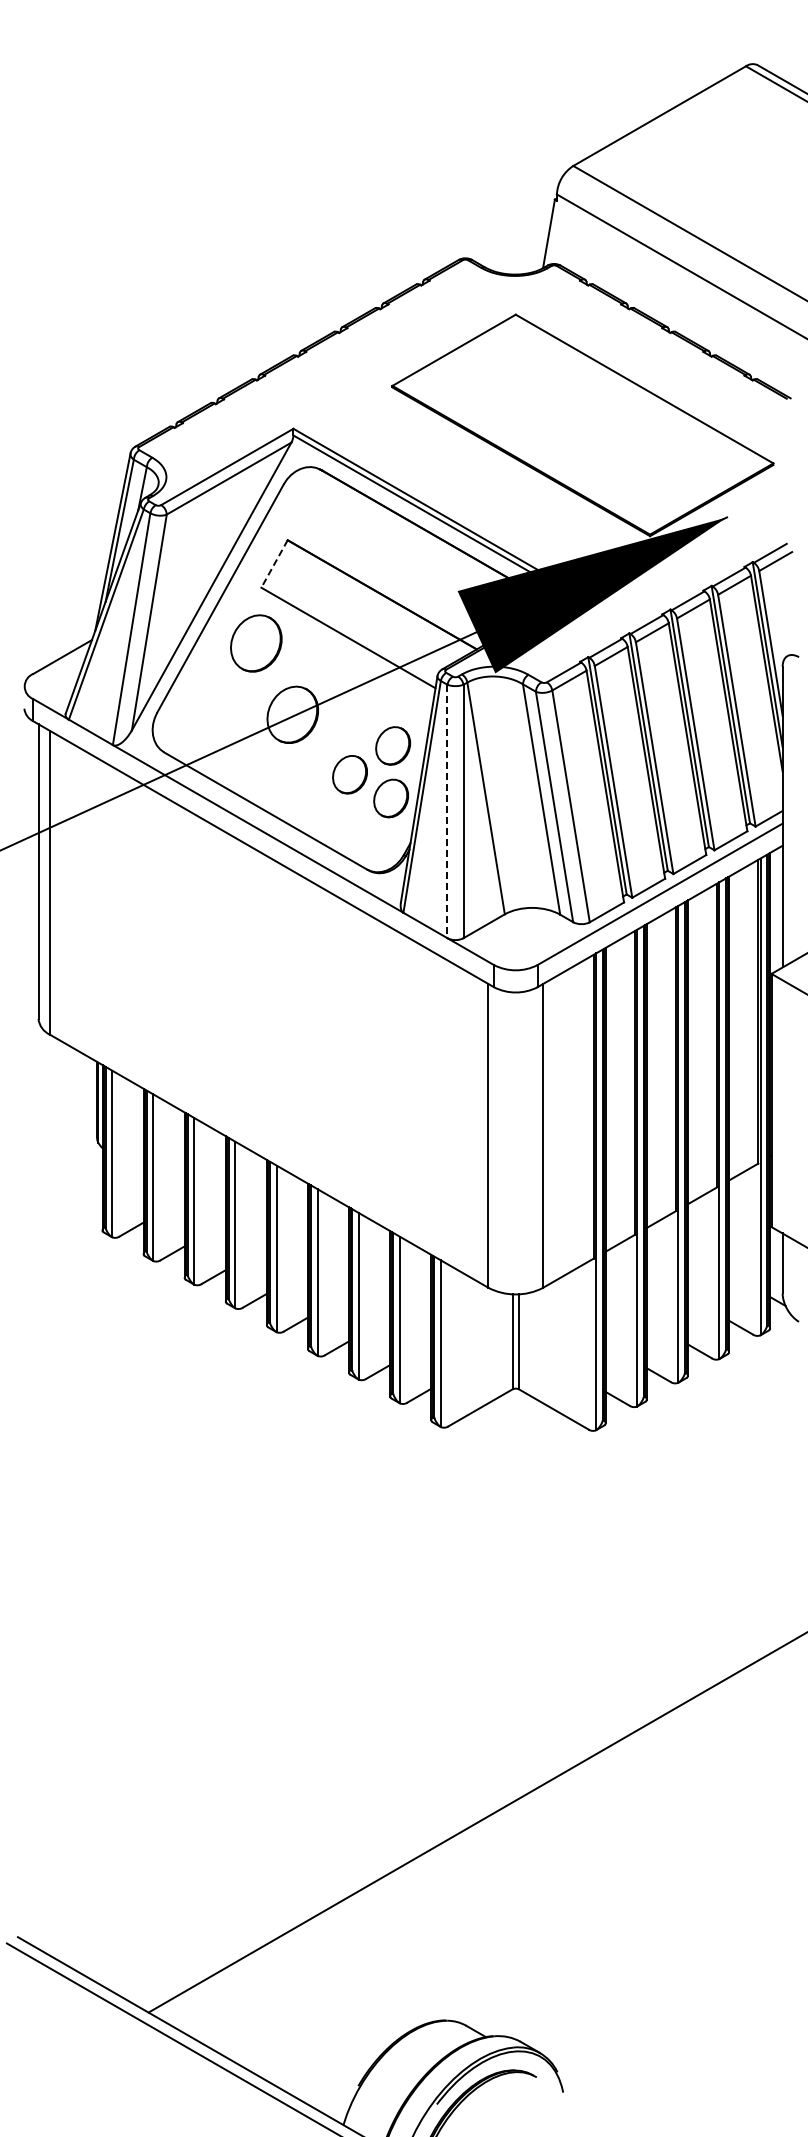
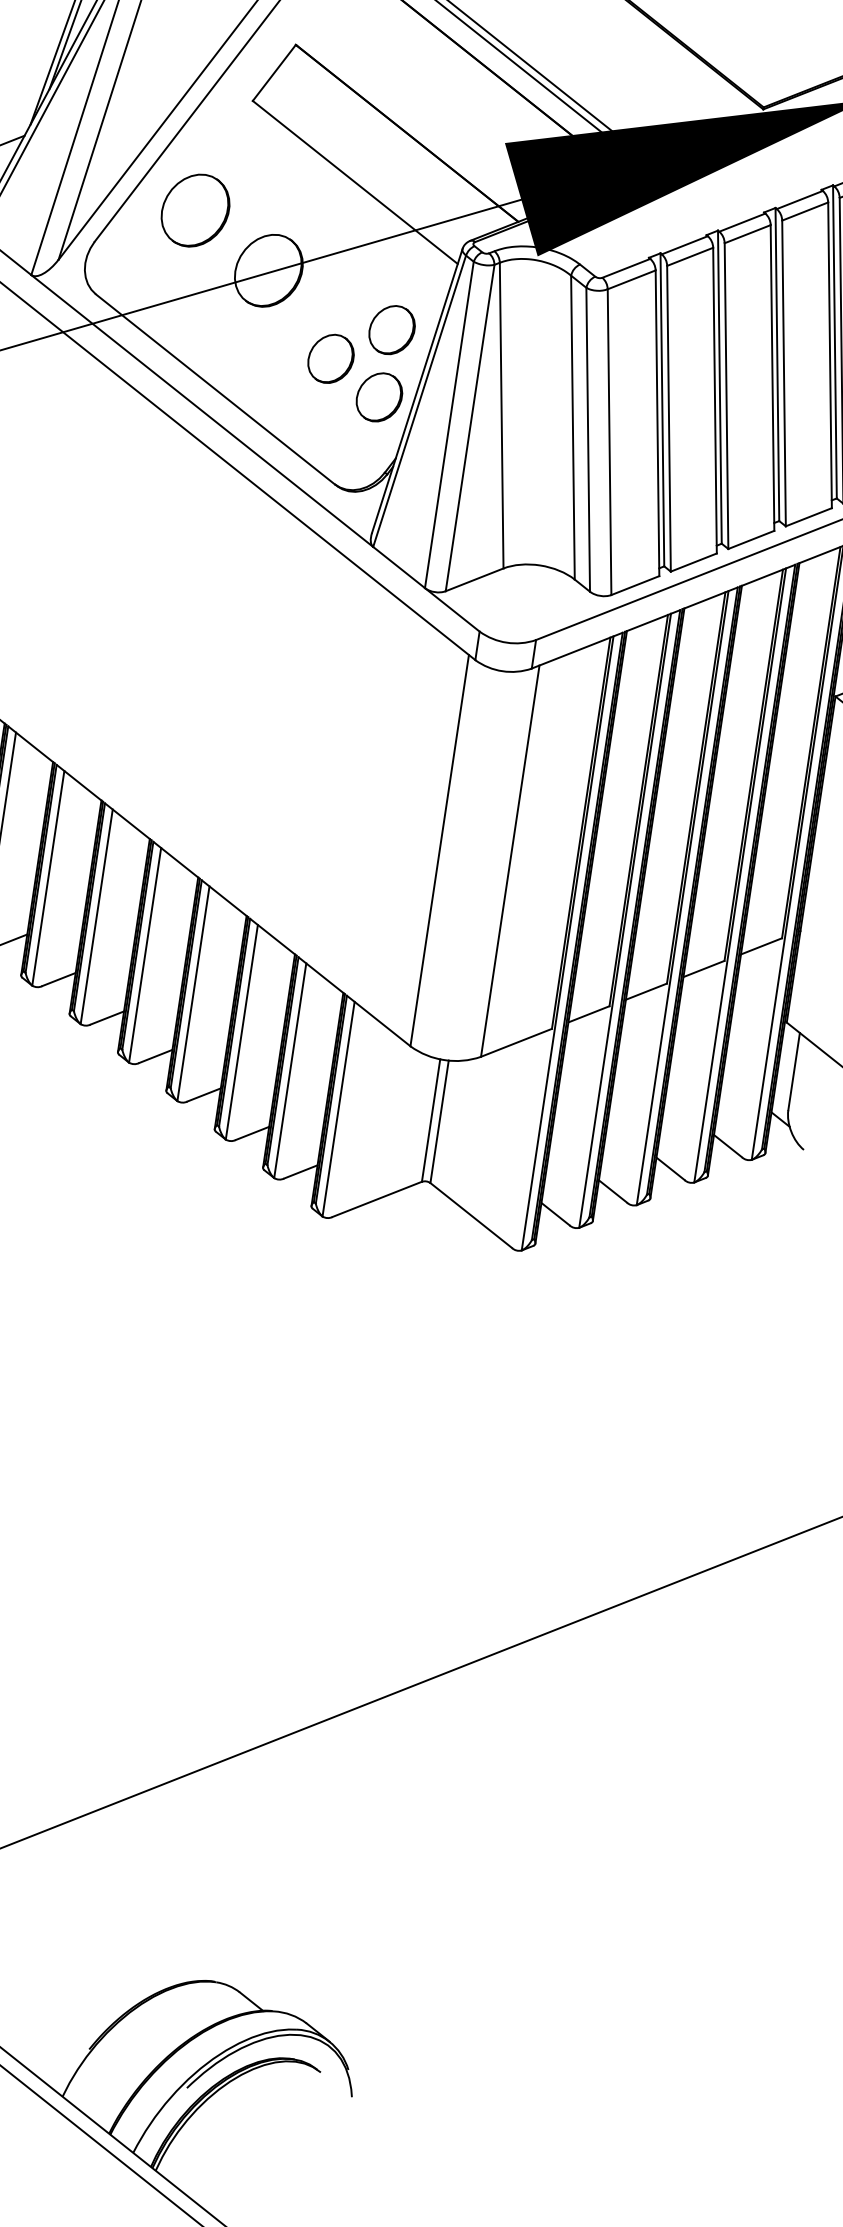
line: (274, 564) -> (274, 73), dashed -> solid
part: (256, 643) -> (195, 210), moved
line: (447, 811) -> (449, 424), dashed -> solid

